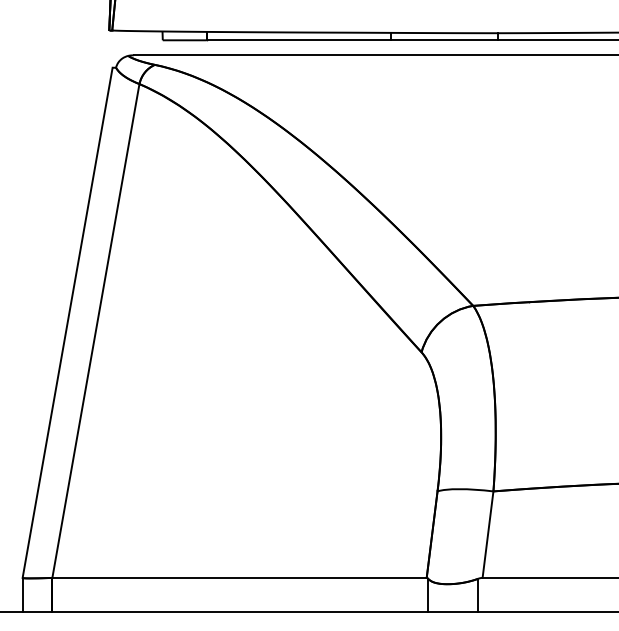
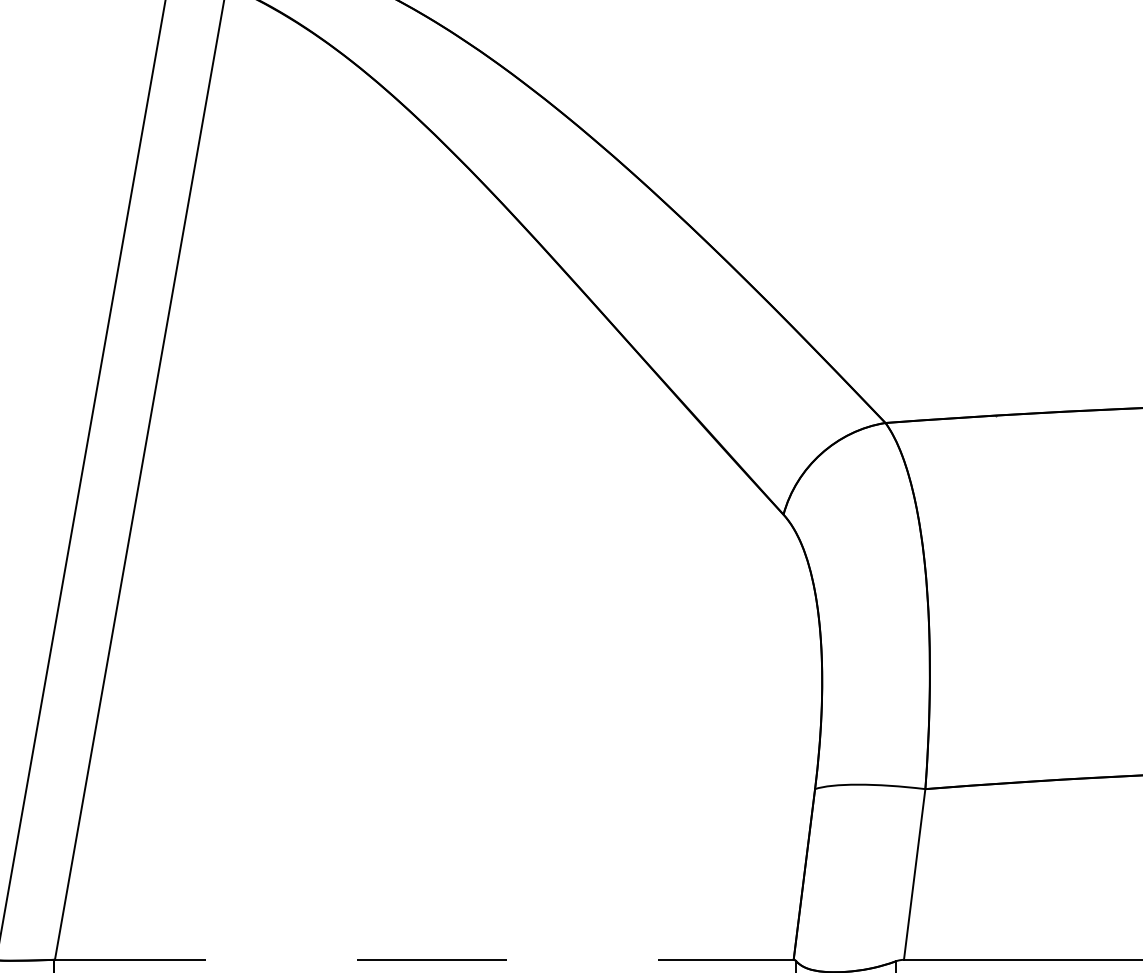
line: (240, 577) -> (426, 958), solid -> dashed

